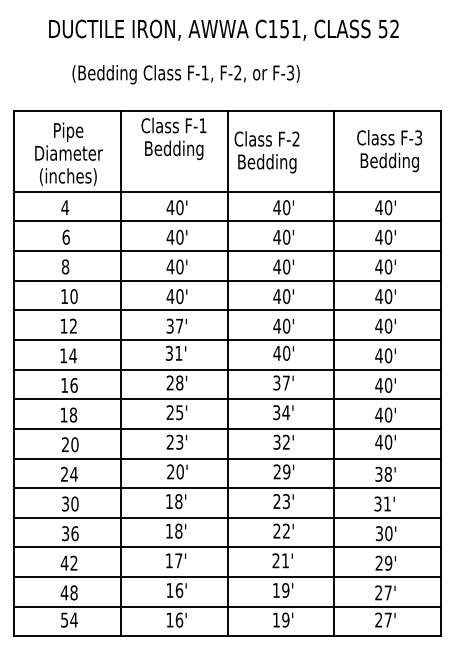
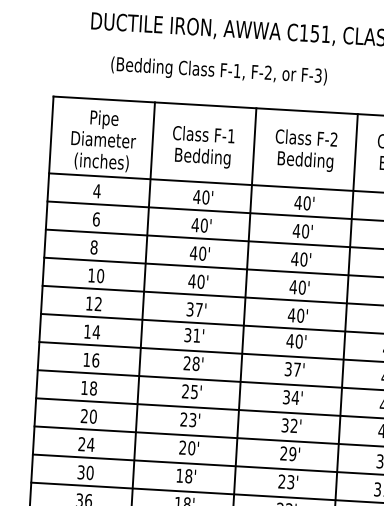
text: (173, 138) -> (202, 146), moved
text: (266, 152) -> (305, 150), moved

